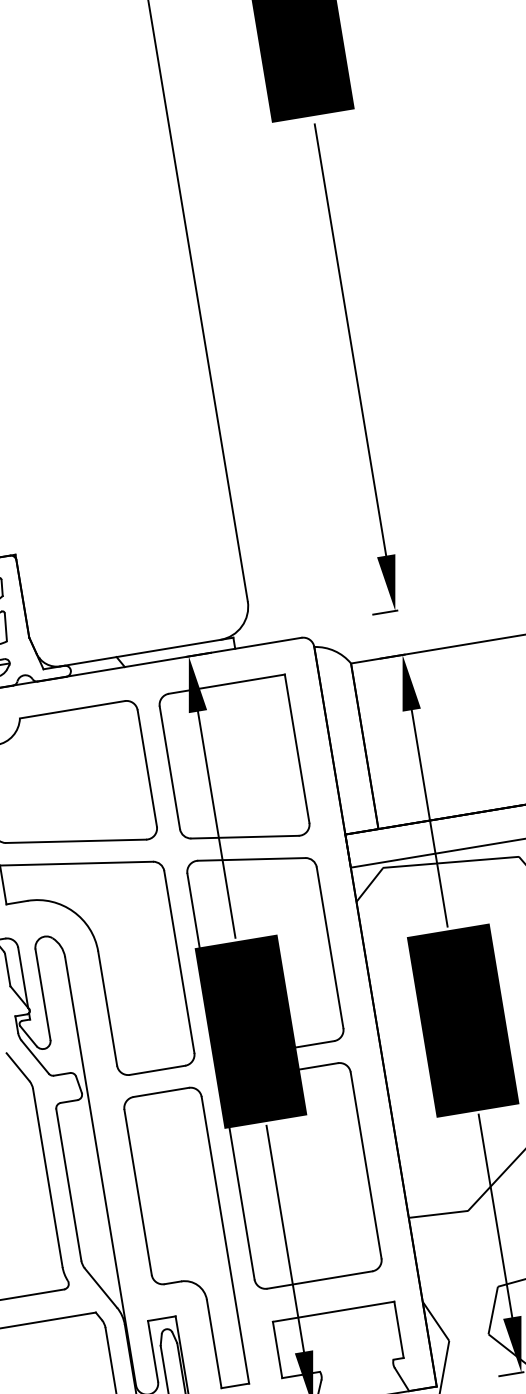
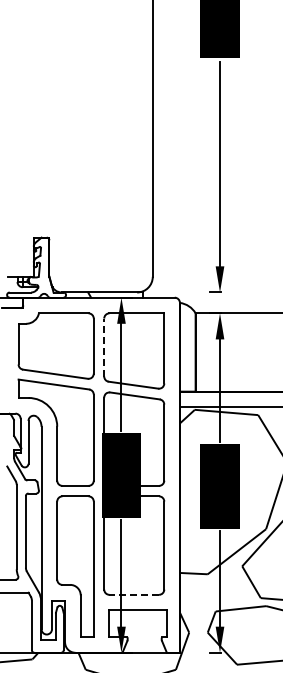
line: (170, 767) -> (104, 347), solid -> dashed
line: (320, 1279) -> (134, 594), solid -> dashed

